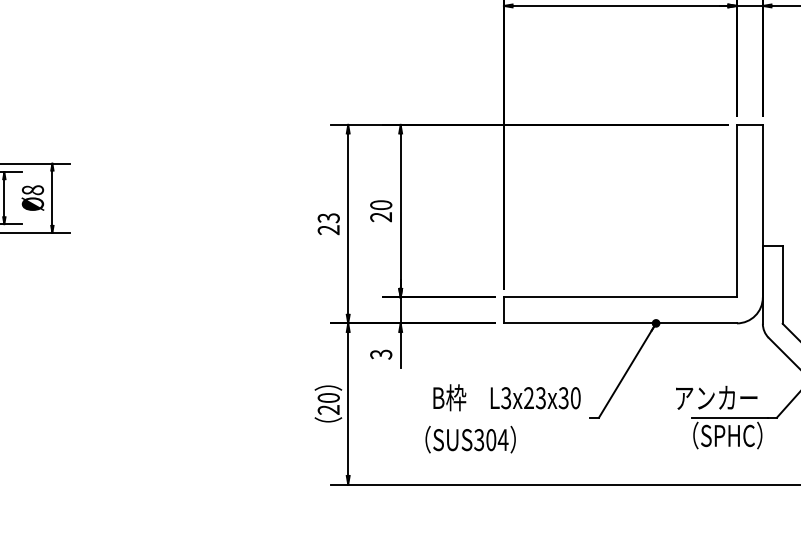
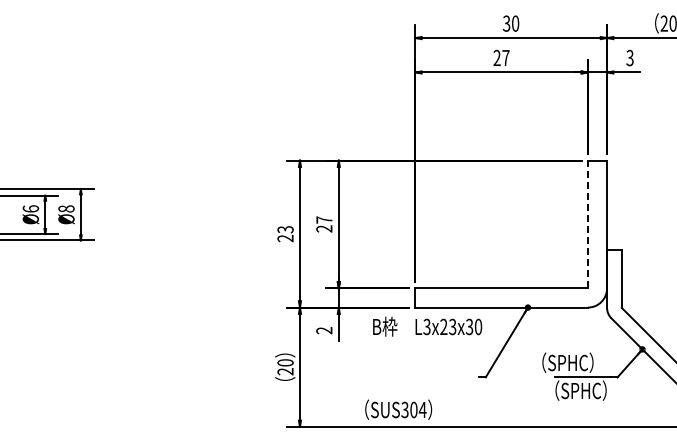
text: (381, 204) -> (324, 219), 20 -> 27
line: (736, 211) -> (587, 224), solid -> dashed
text: (381, 354) -> (324, 330), 3 -> 2
text: (506, 397) -> (427, 326), moved
text: (716, 397) -> (572, 362), アンカー -> （SPHC）
text: (470, 439) -> (398, 409), moved

